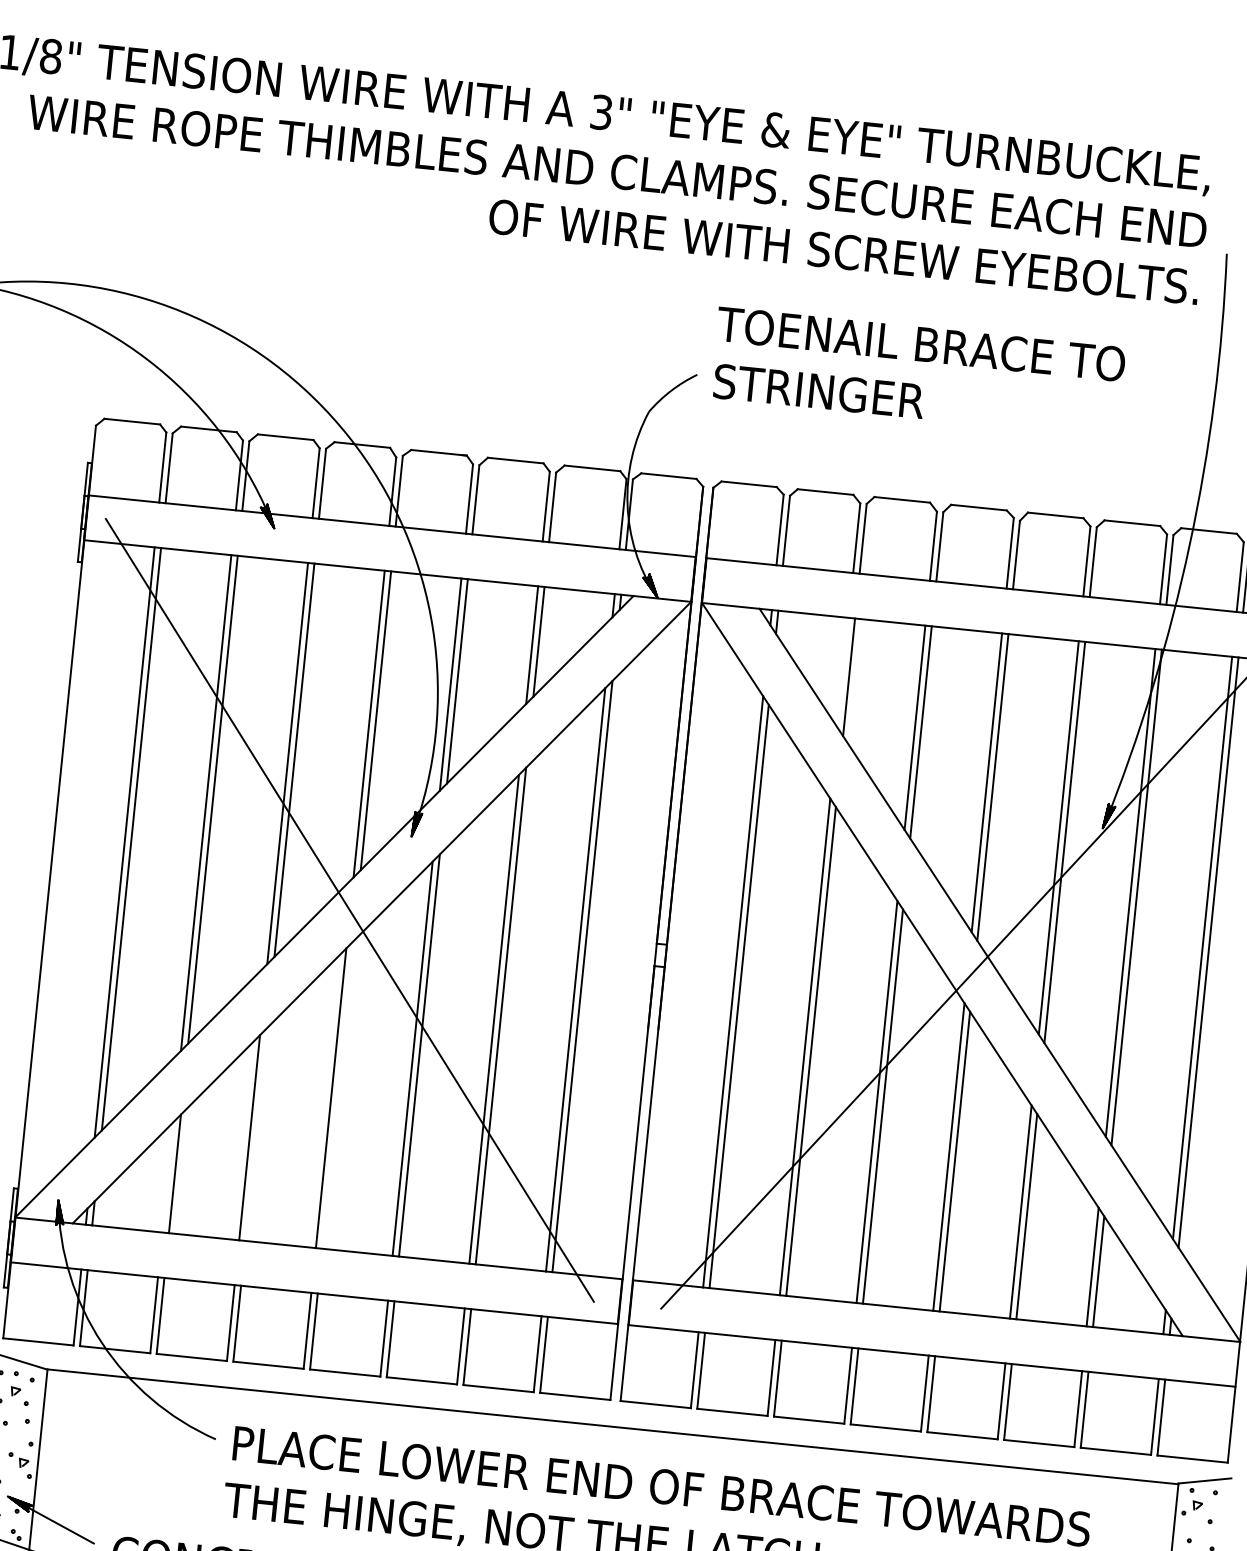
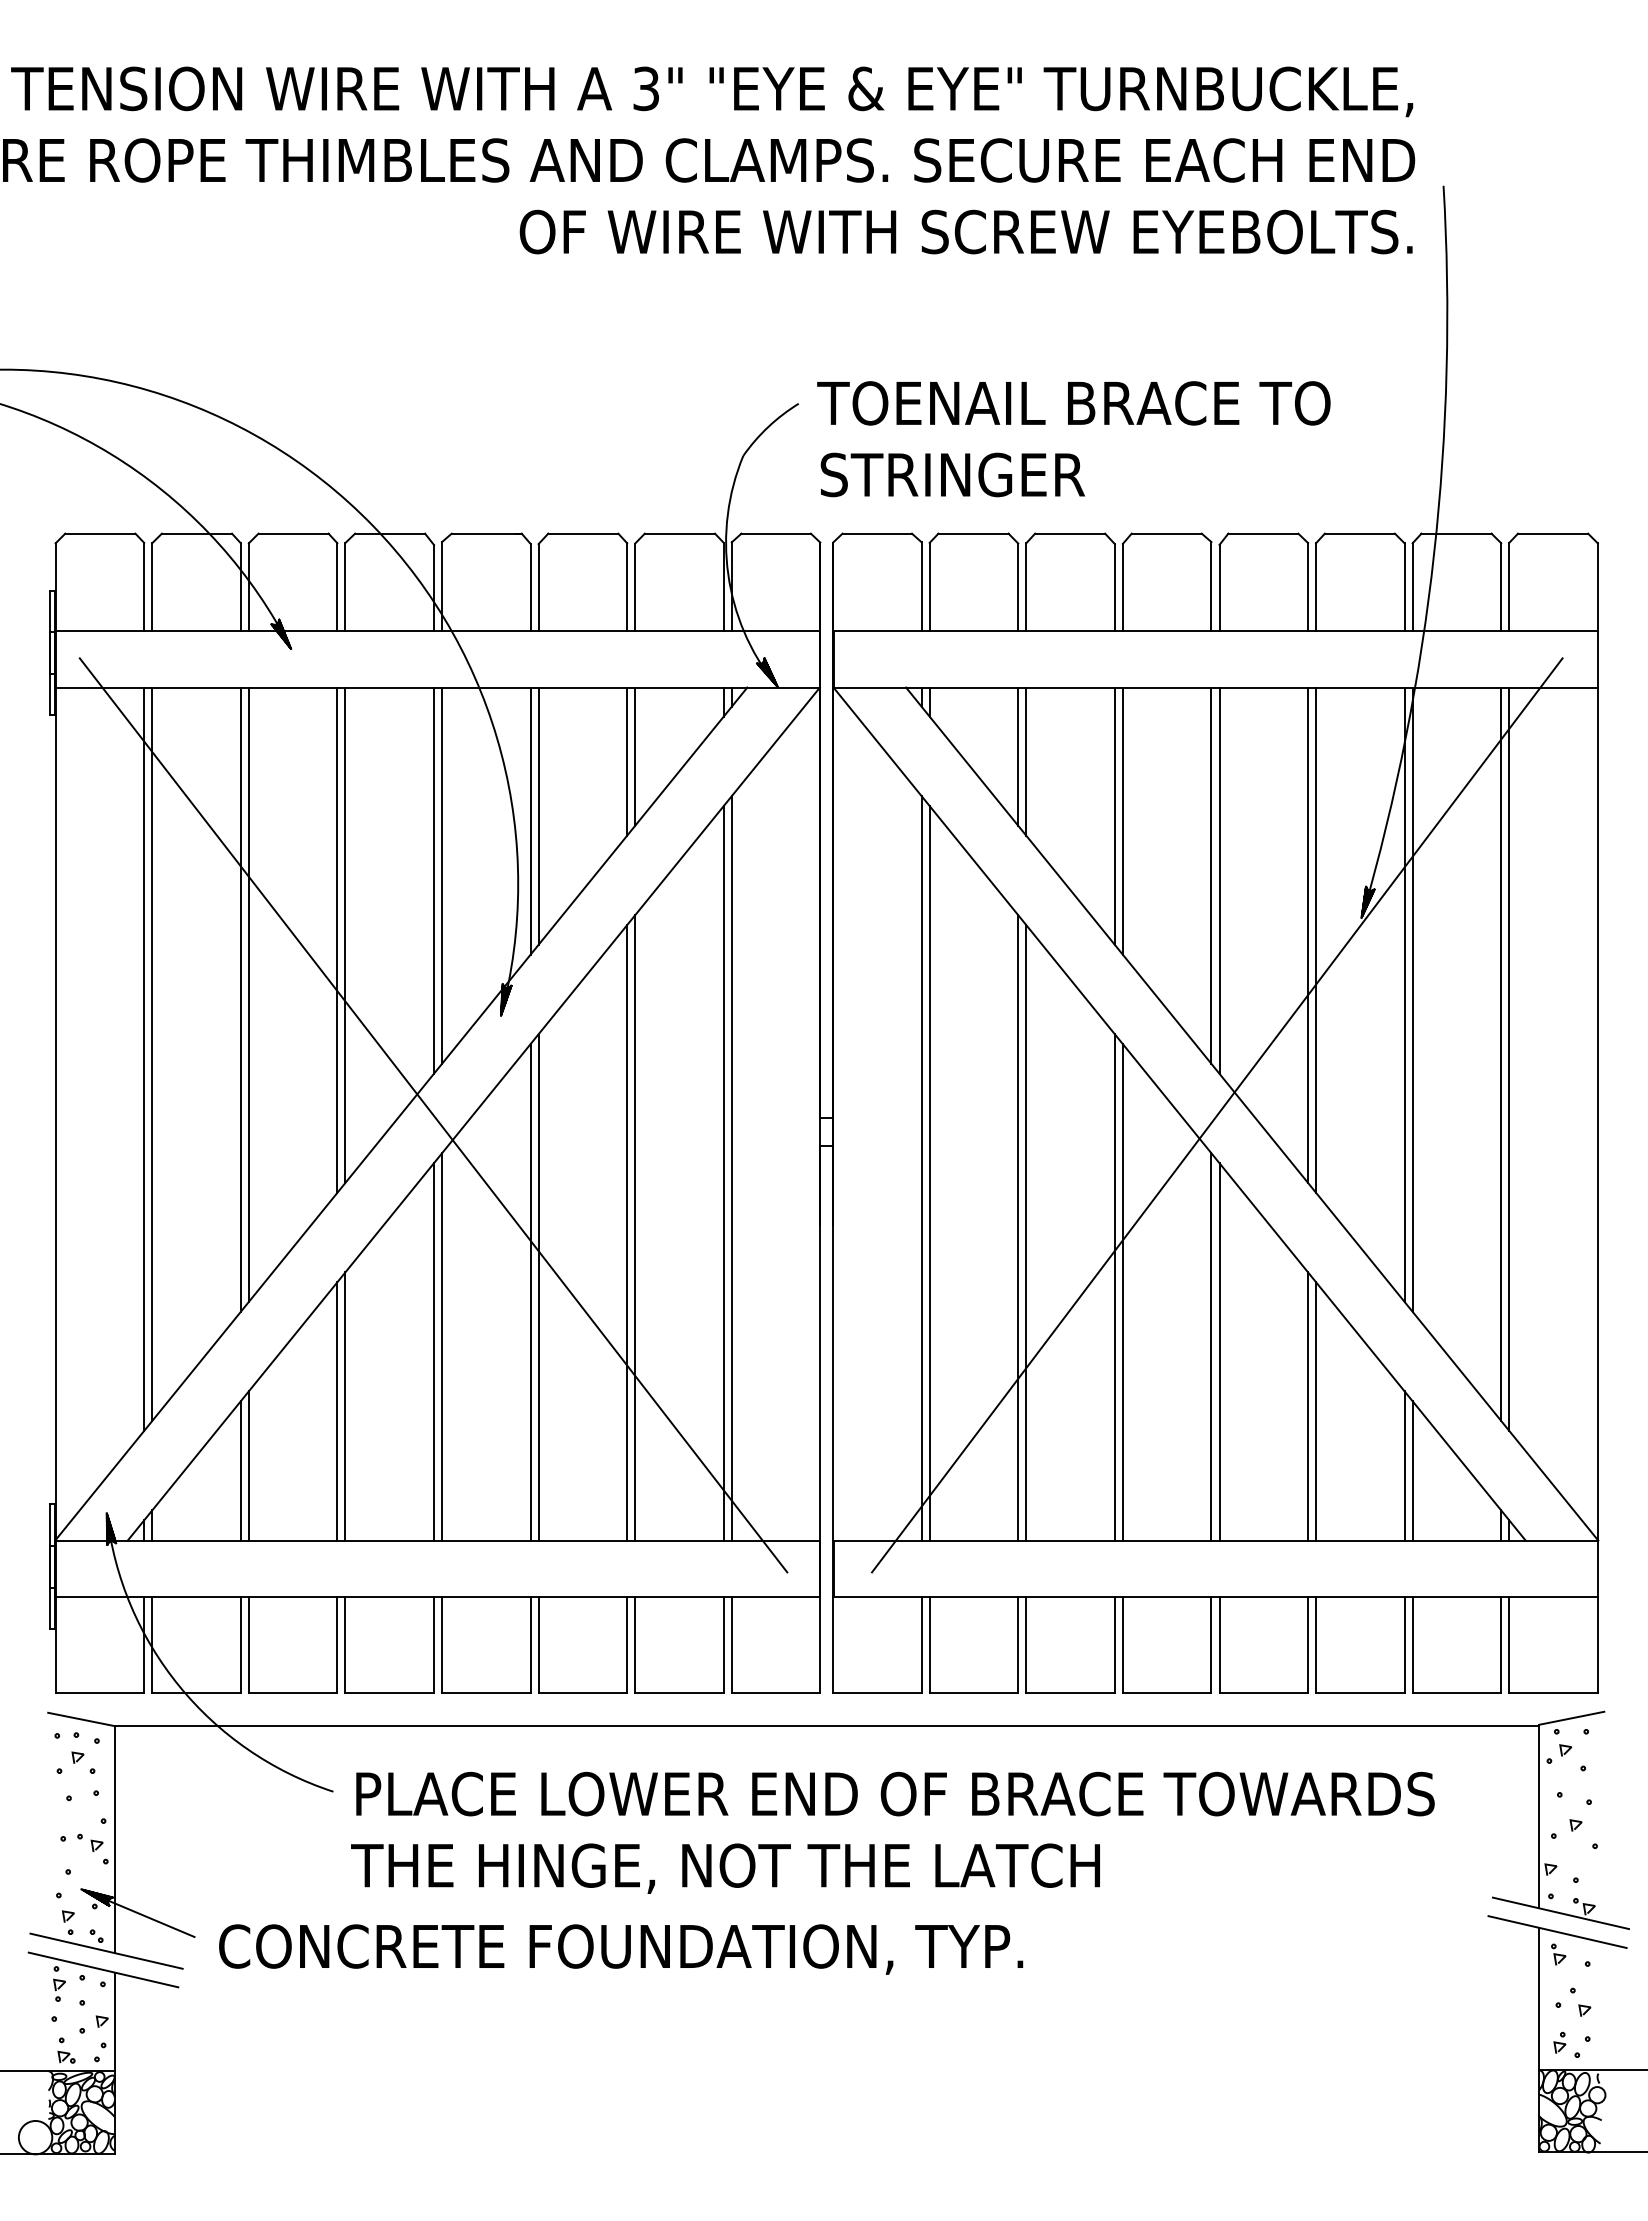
text: (917, 372) -> (1073, 439), moved
line: (843, 672) -> (1018, 756), added
line: (338, 1094) -> (442, 1346), added
line: (256, 1134) -> (345, 1406), added
line: (167, 1176) -> (240, 1470), added

